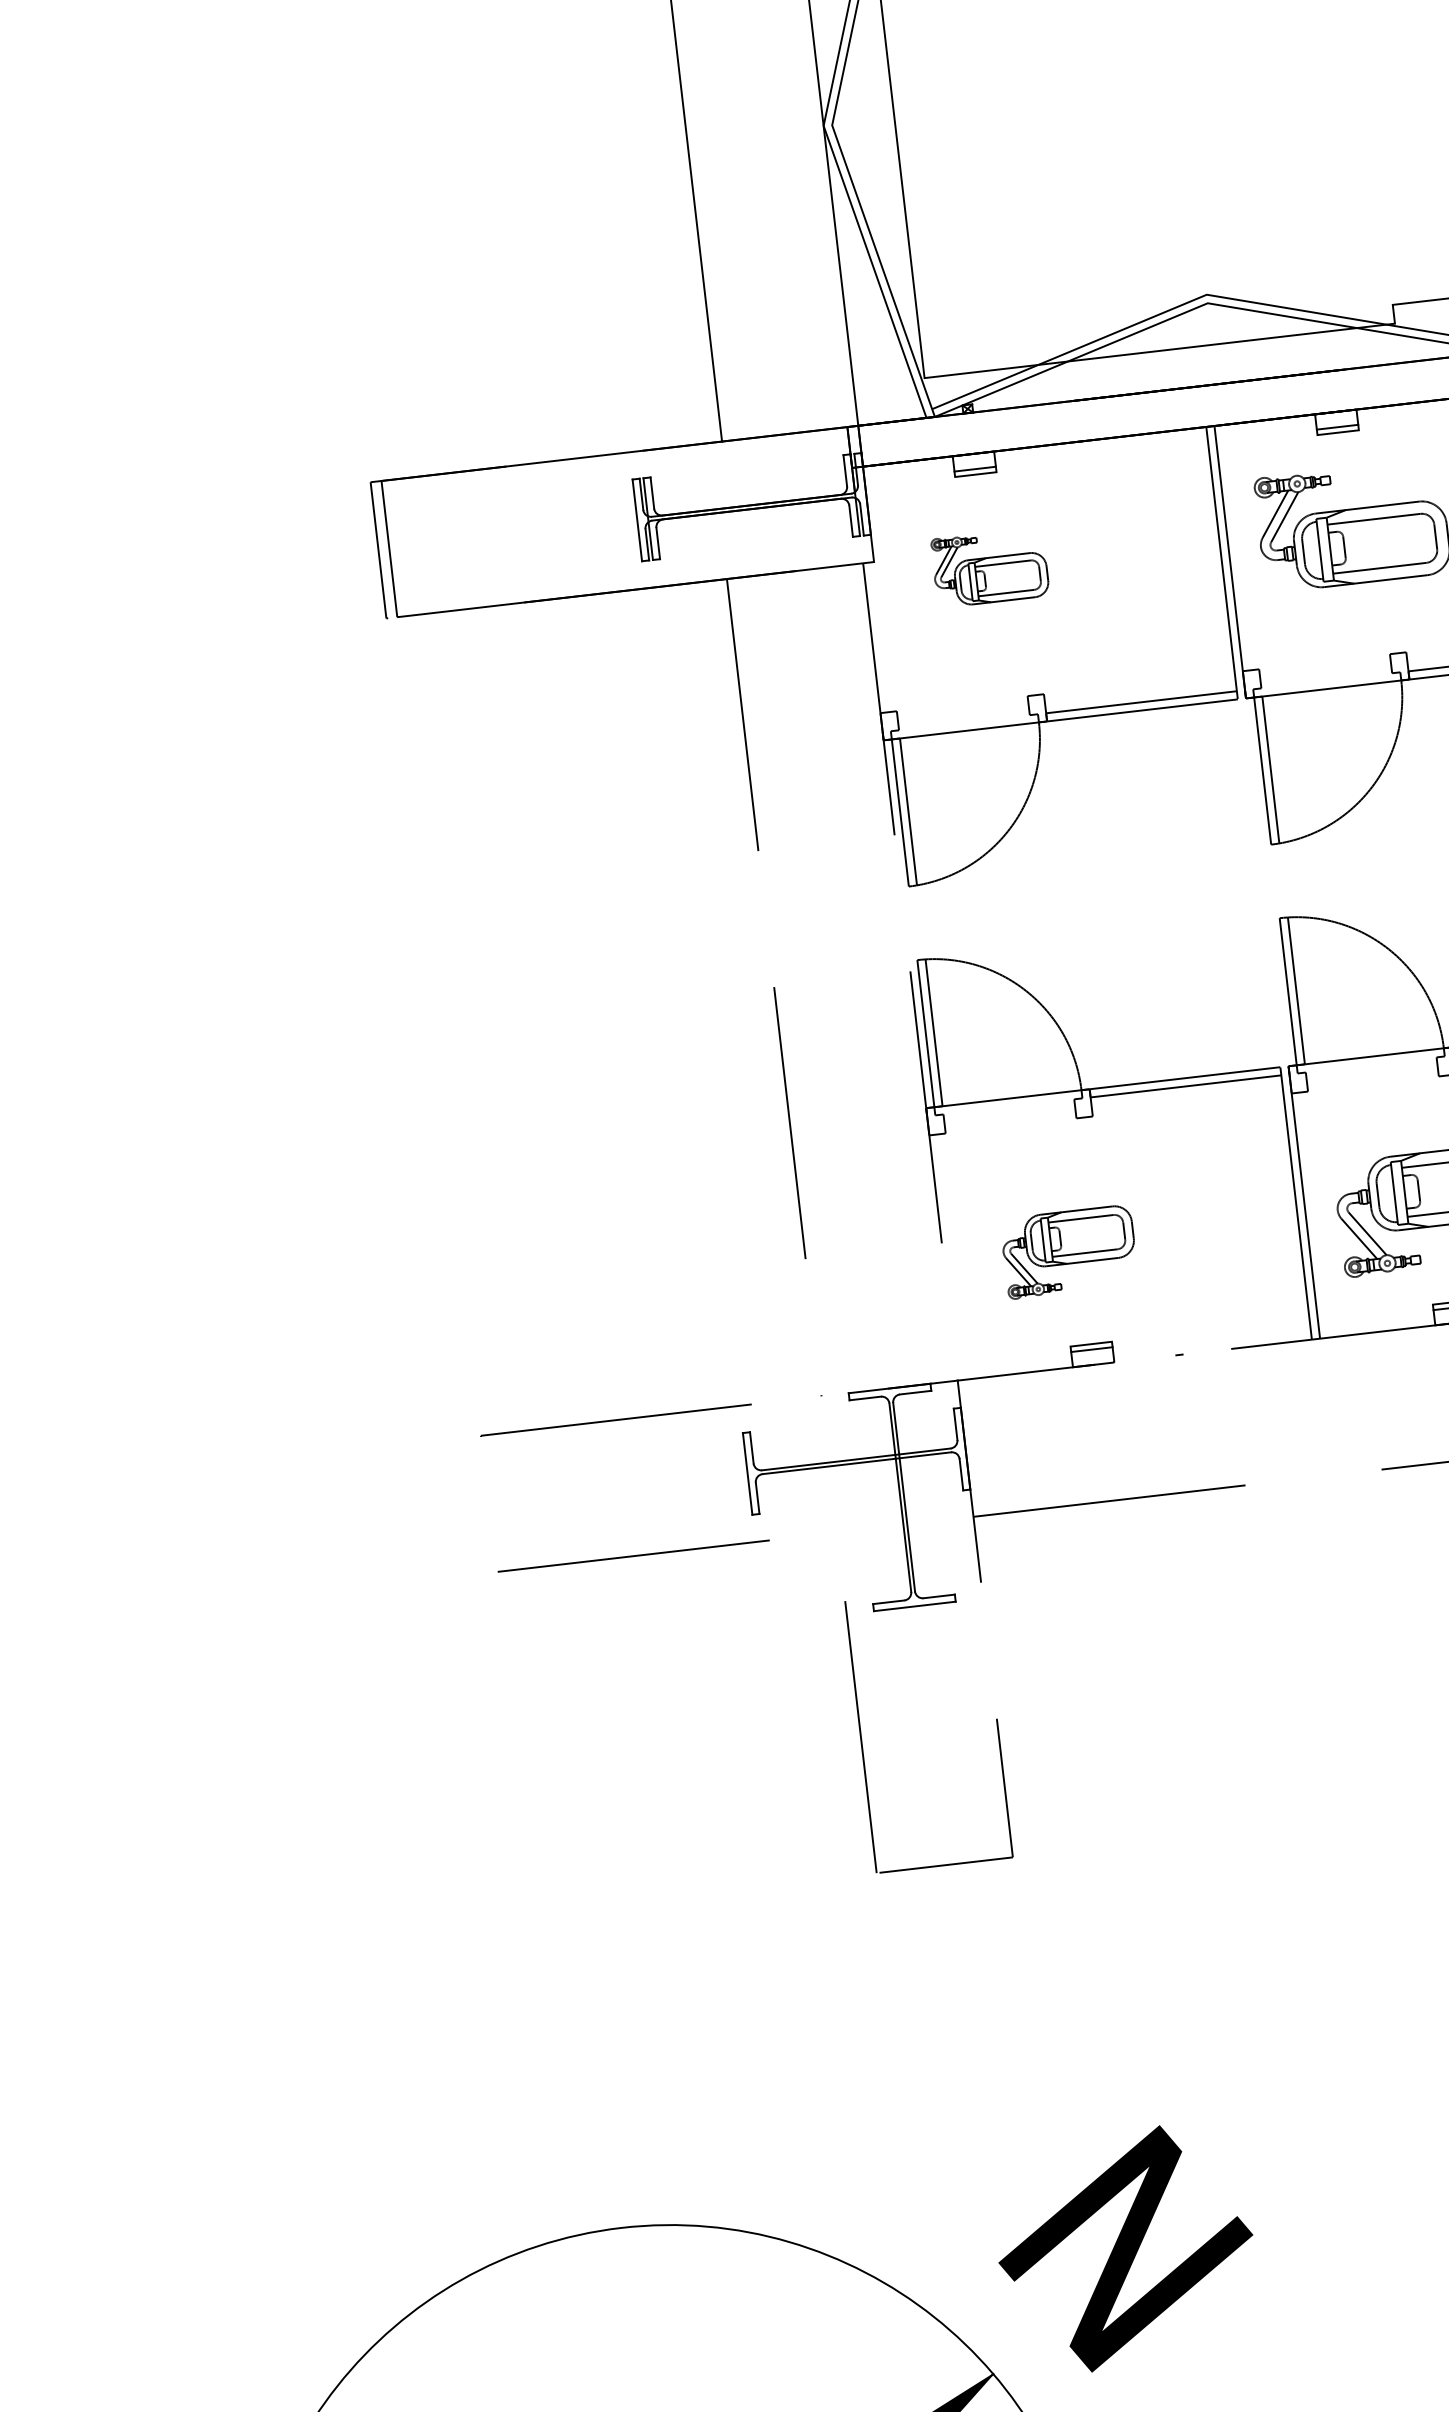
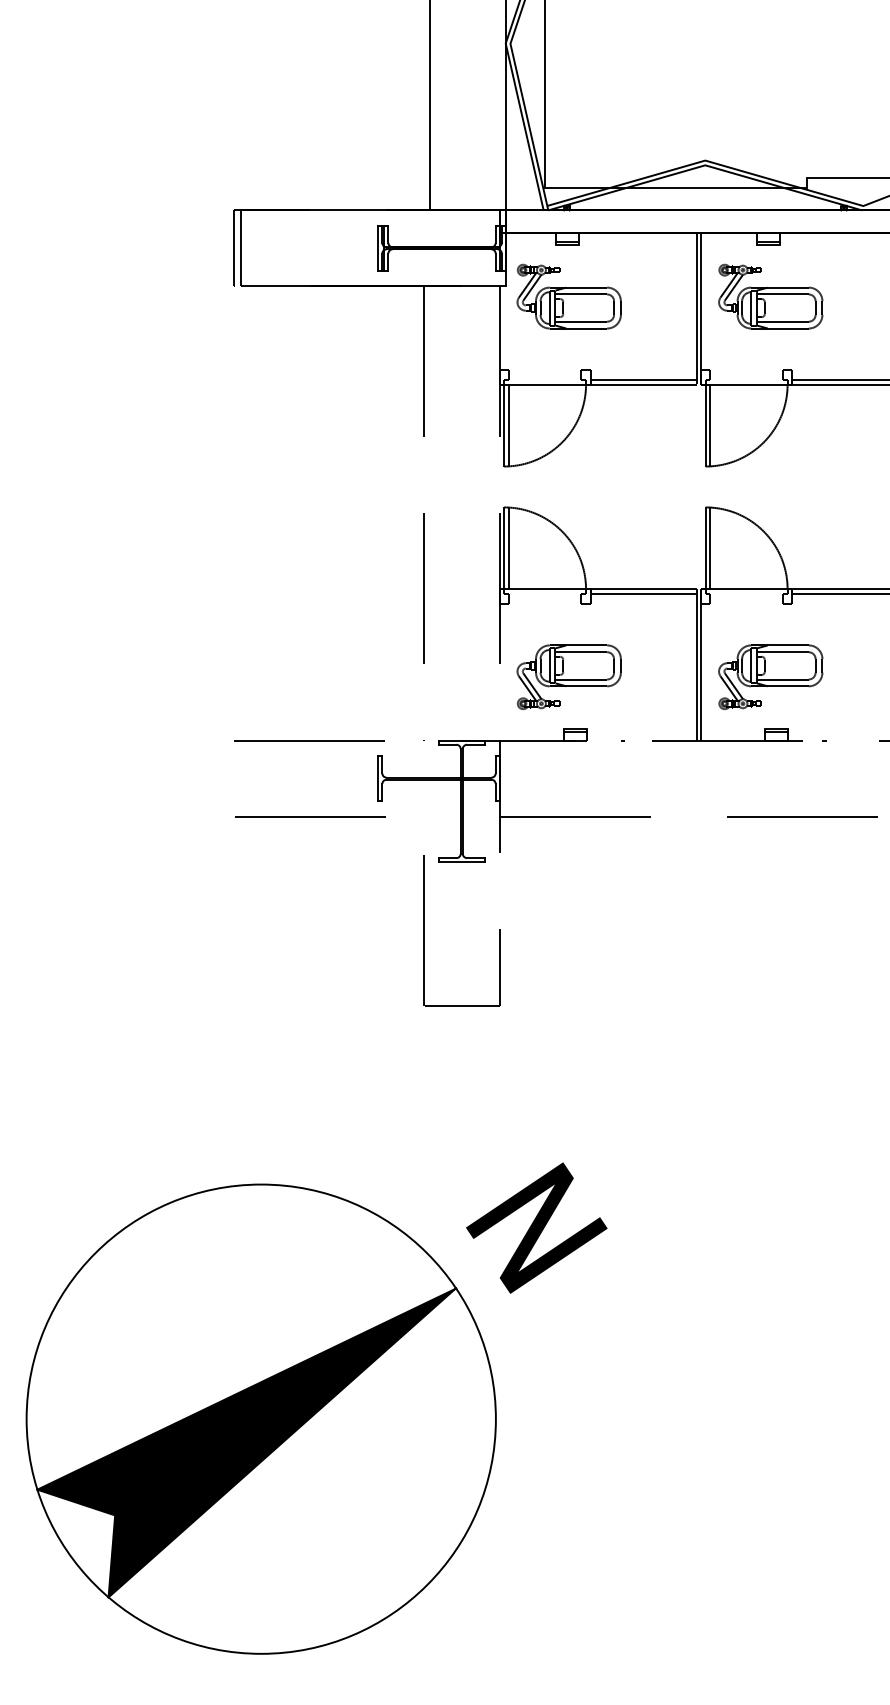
part: (989, 567) -> (568, 296), size x1.67
part: (1068, 1252) -> (568, 677), size x1.43

